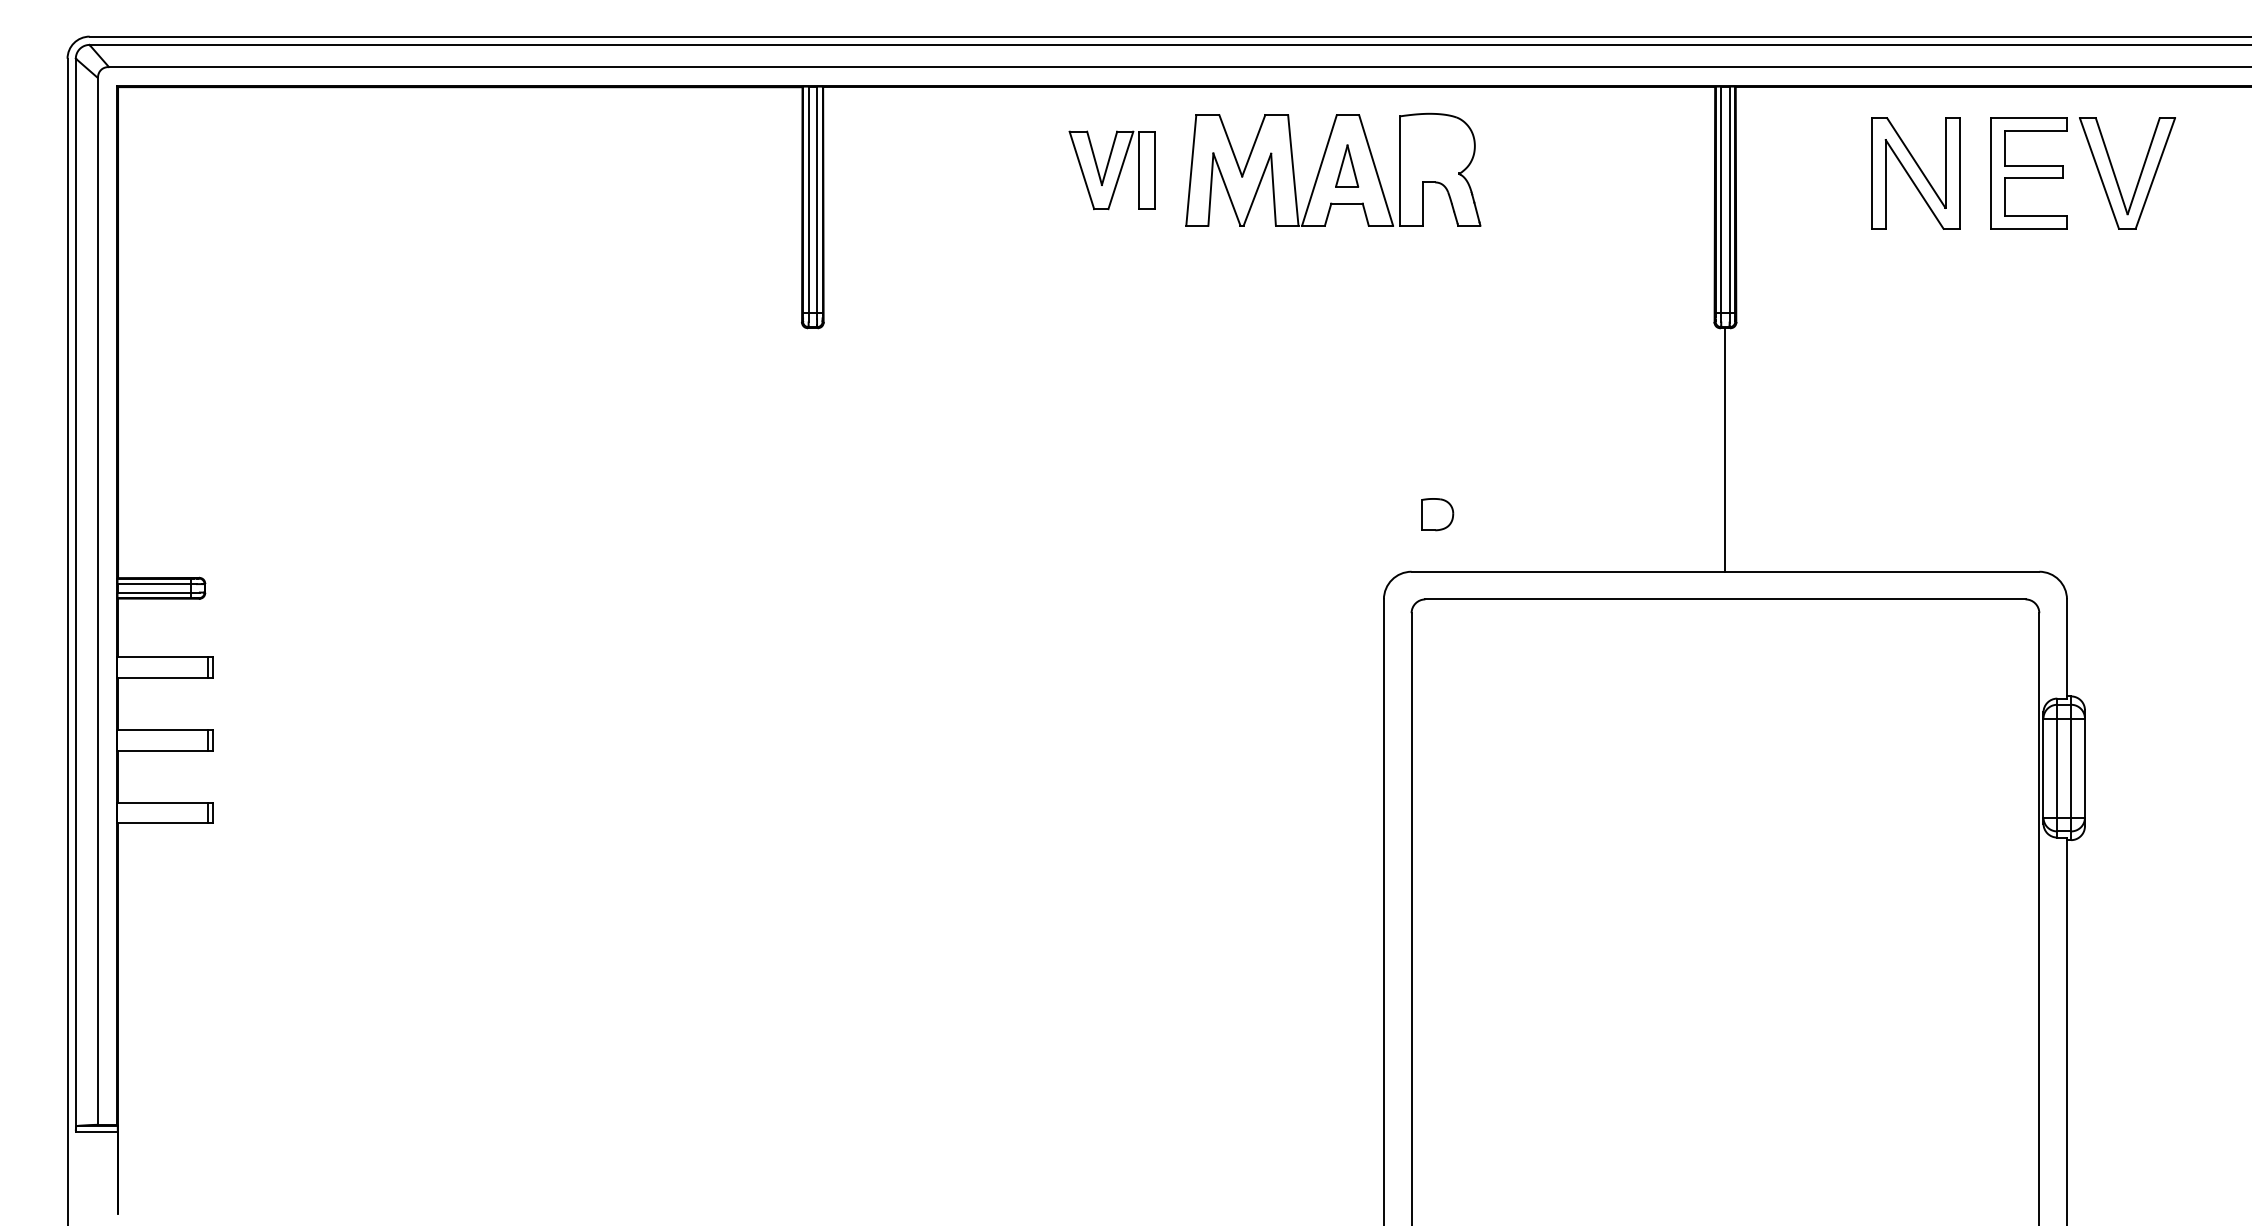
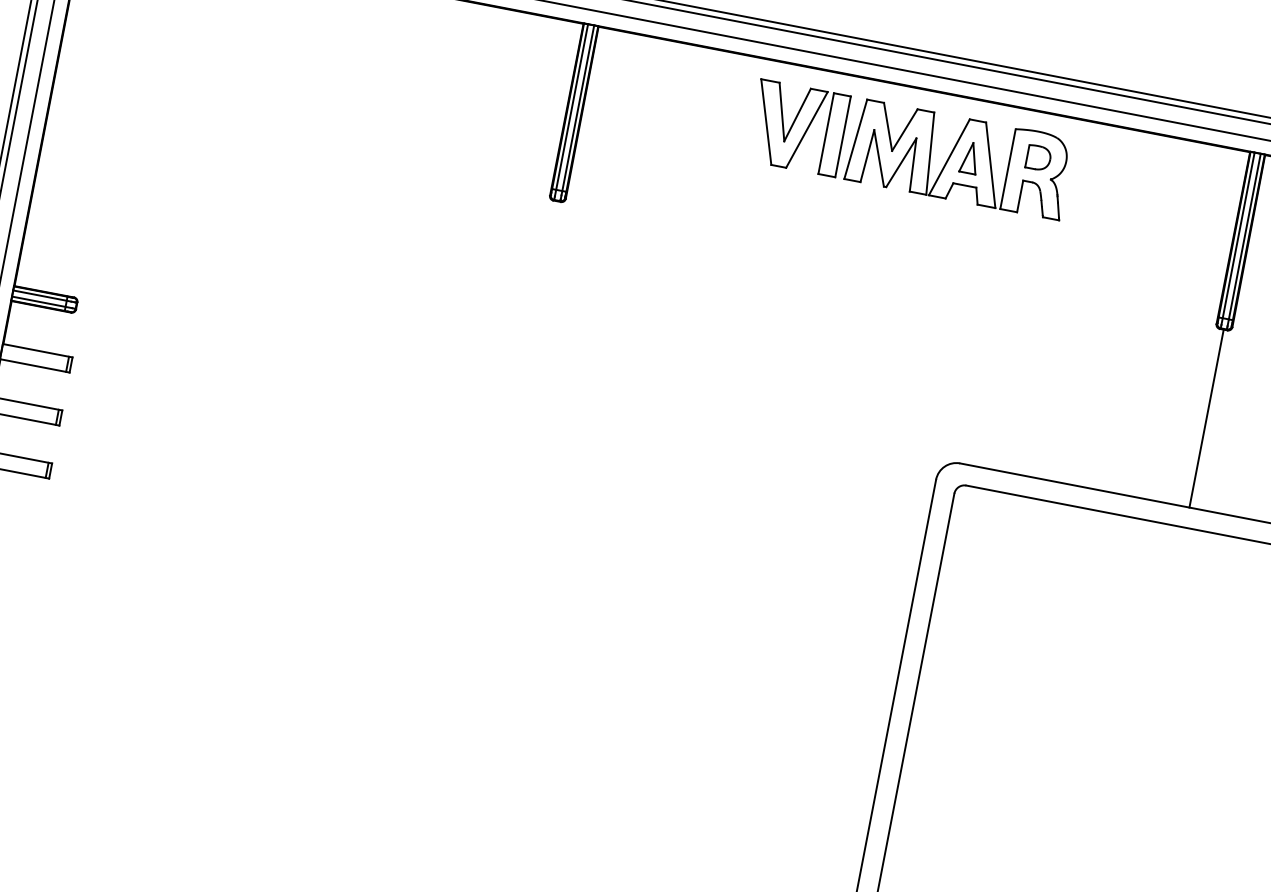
part: (1112, 170) -> (798, 128), size x1.43
part: (1437, 514) -> (1038, 157), moved

